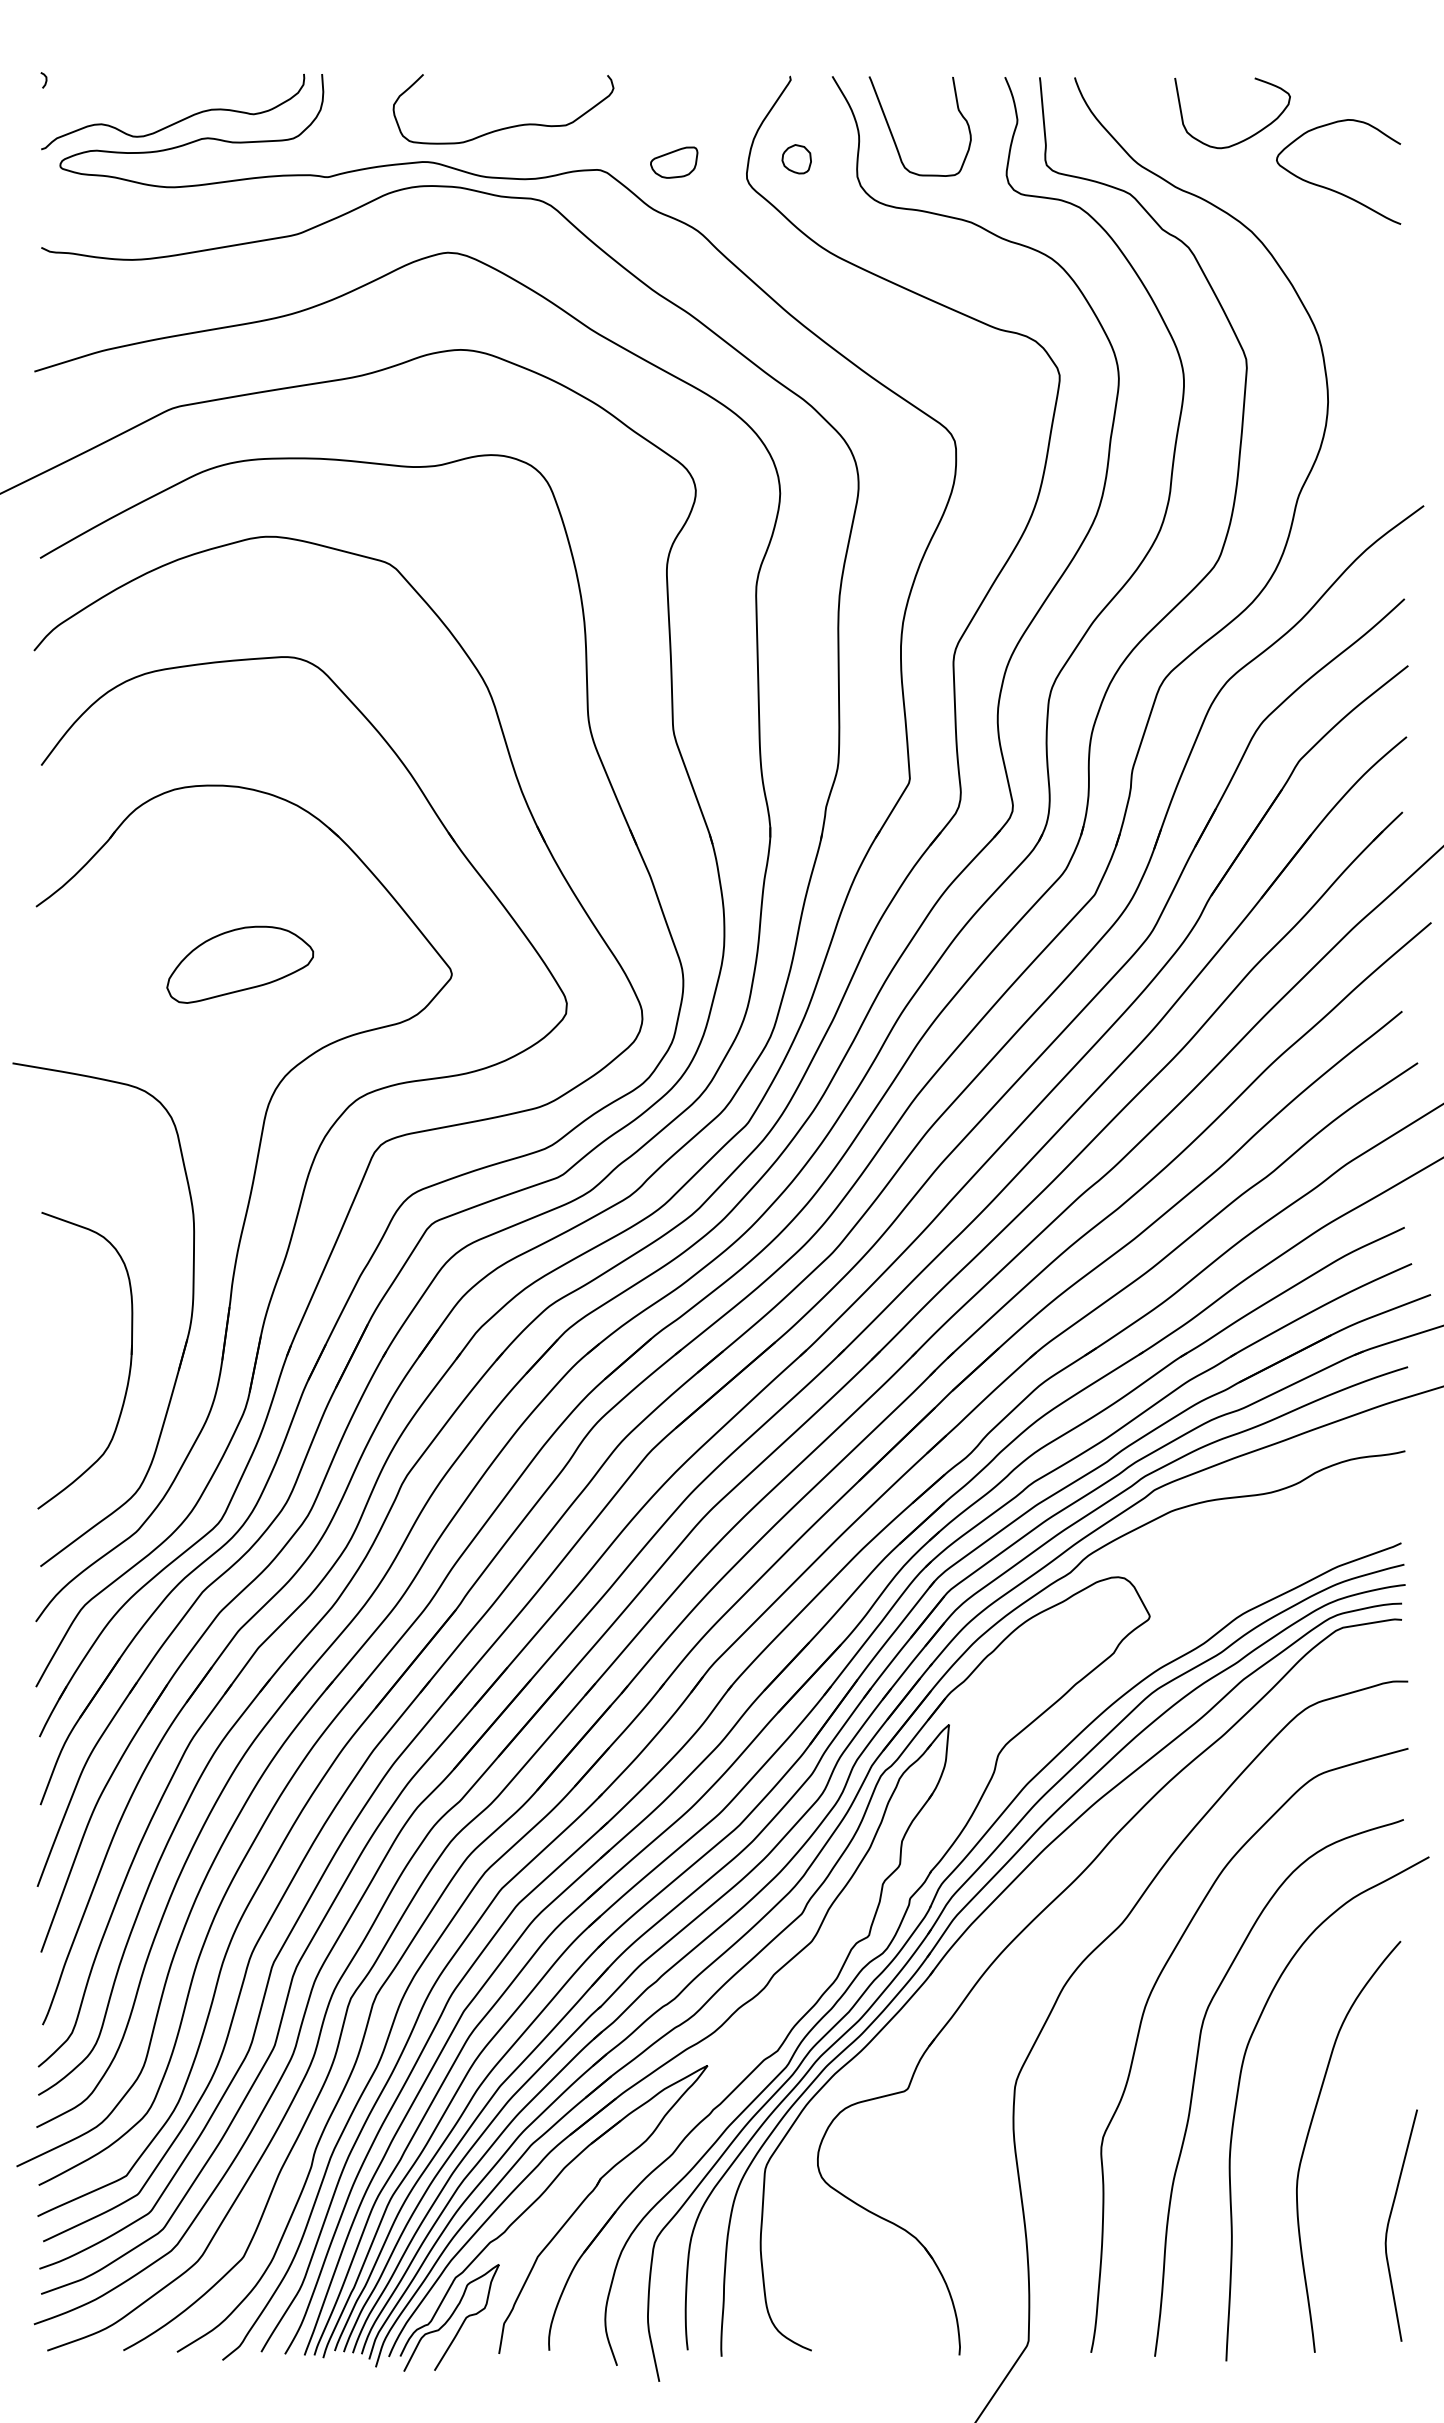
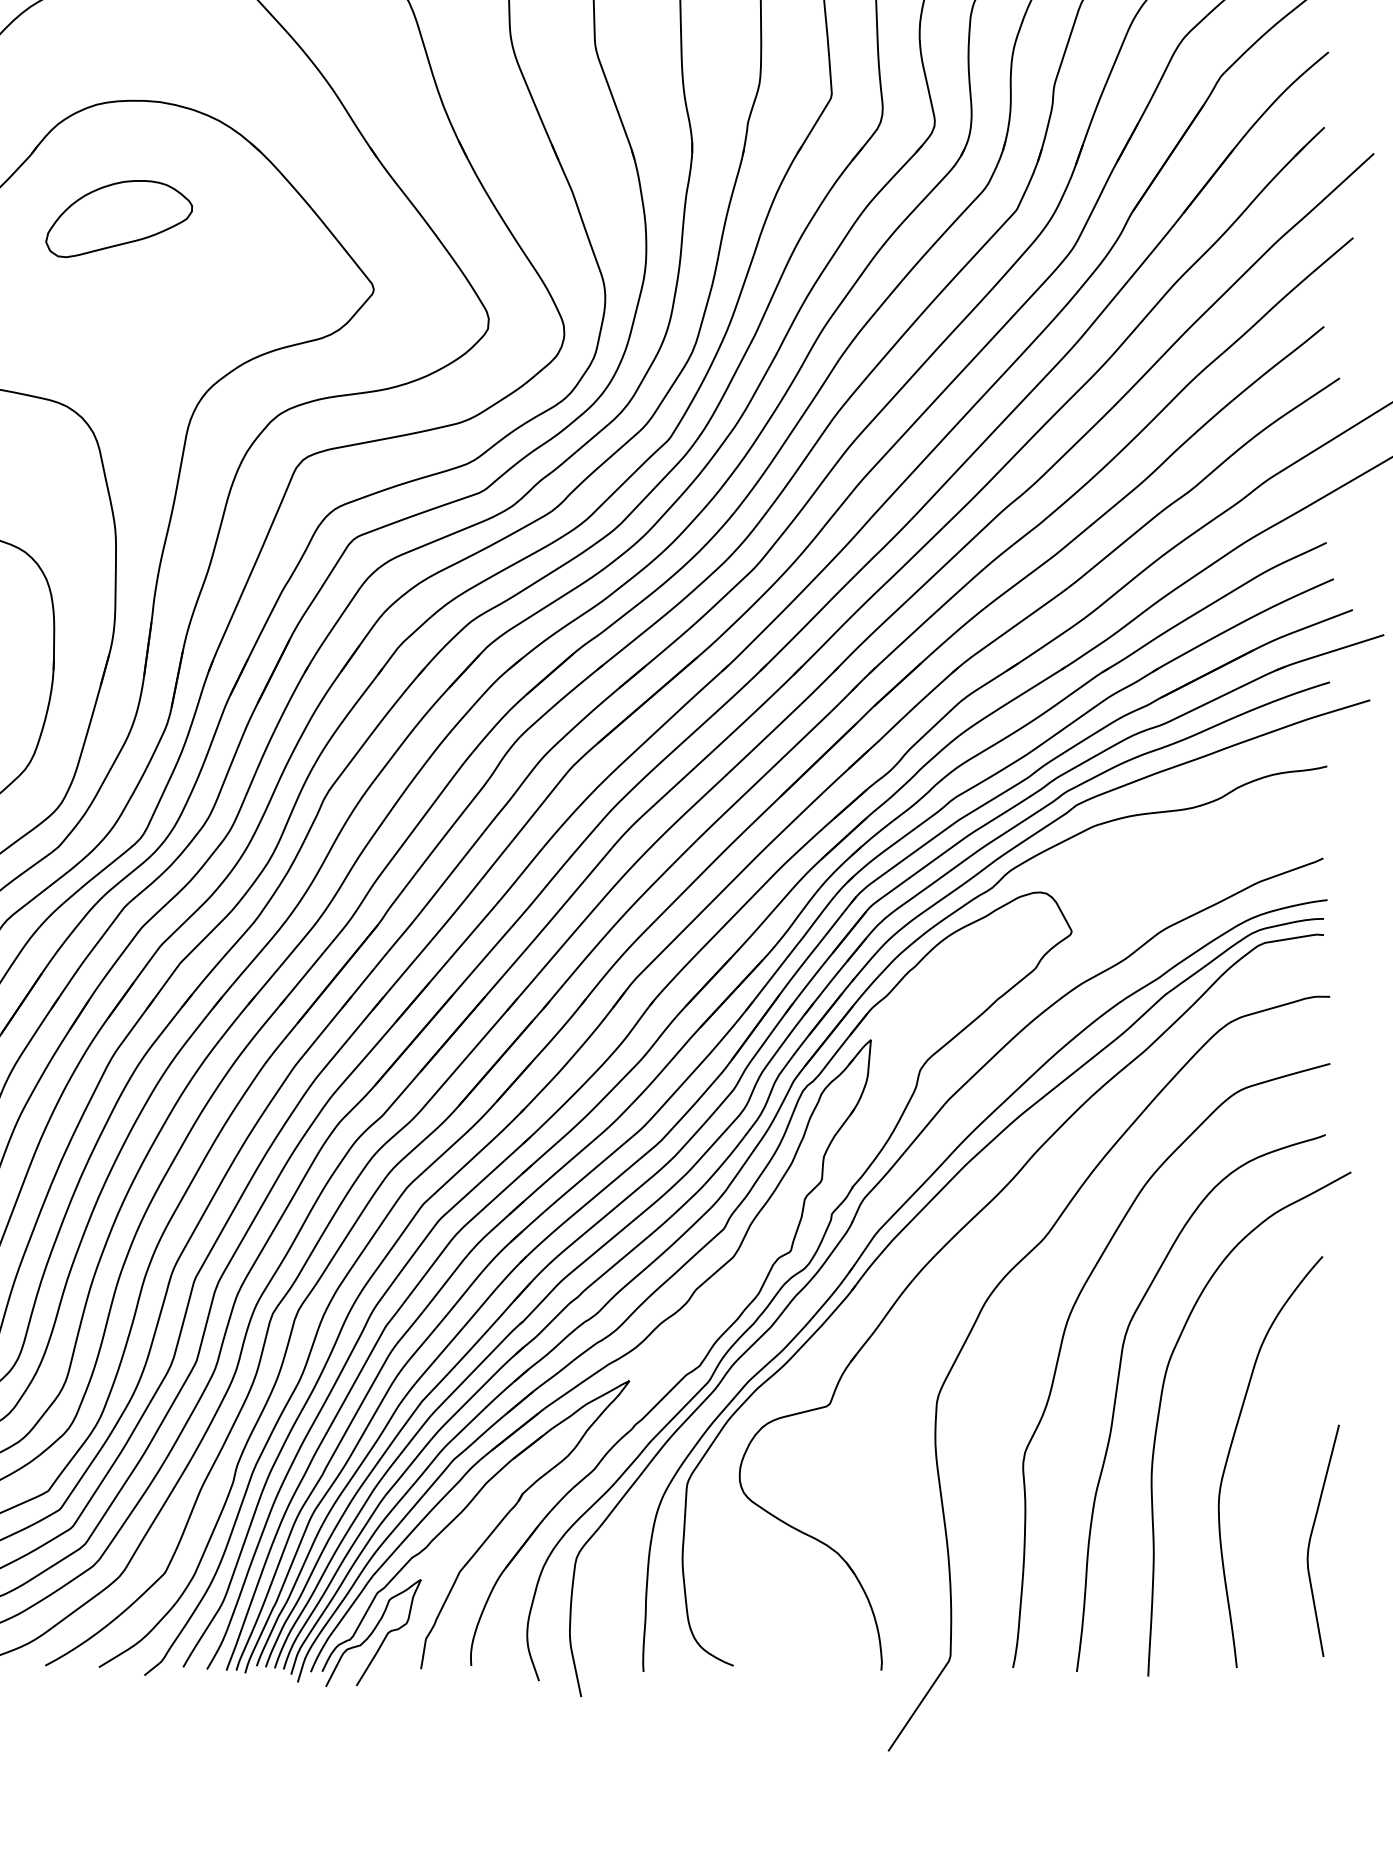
part: (240, 964) -> (119, 218), moved
part: (962, 1887) -> (884, 1202), removed

